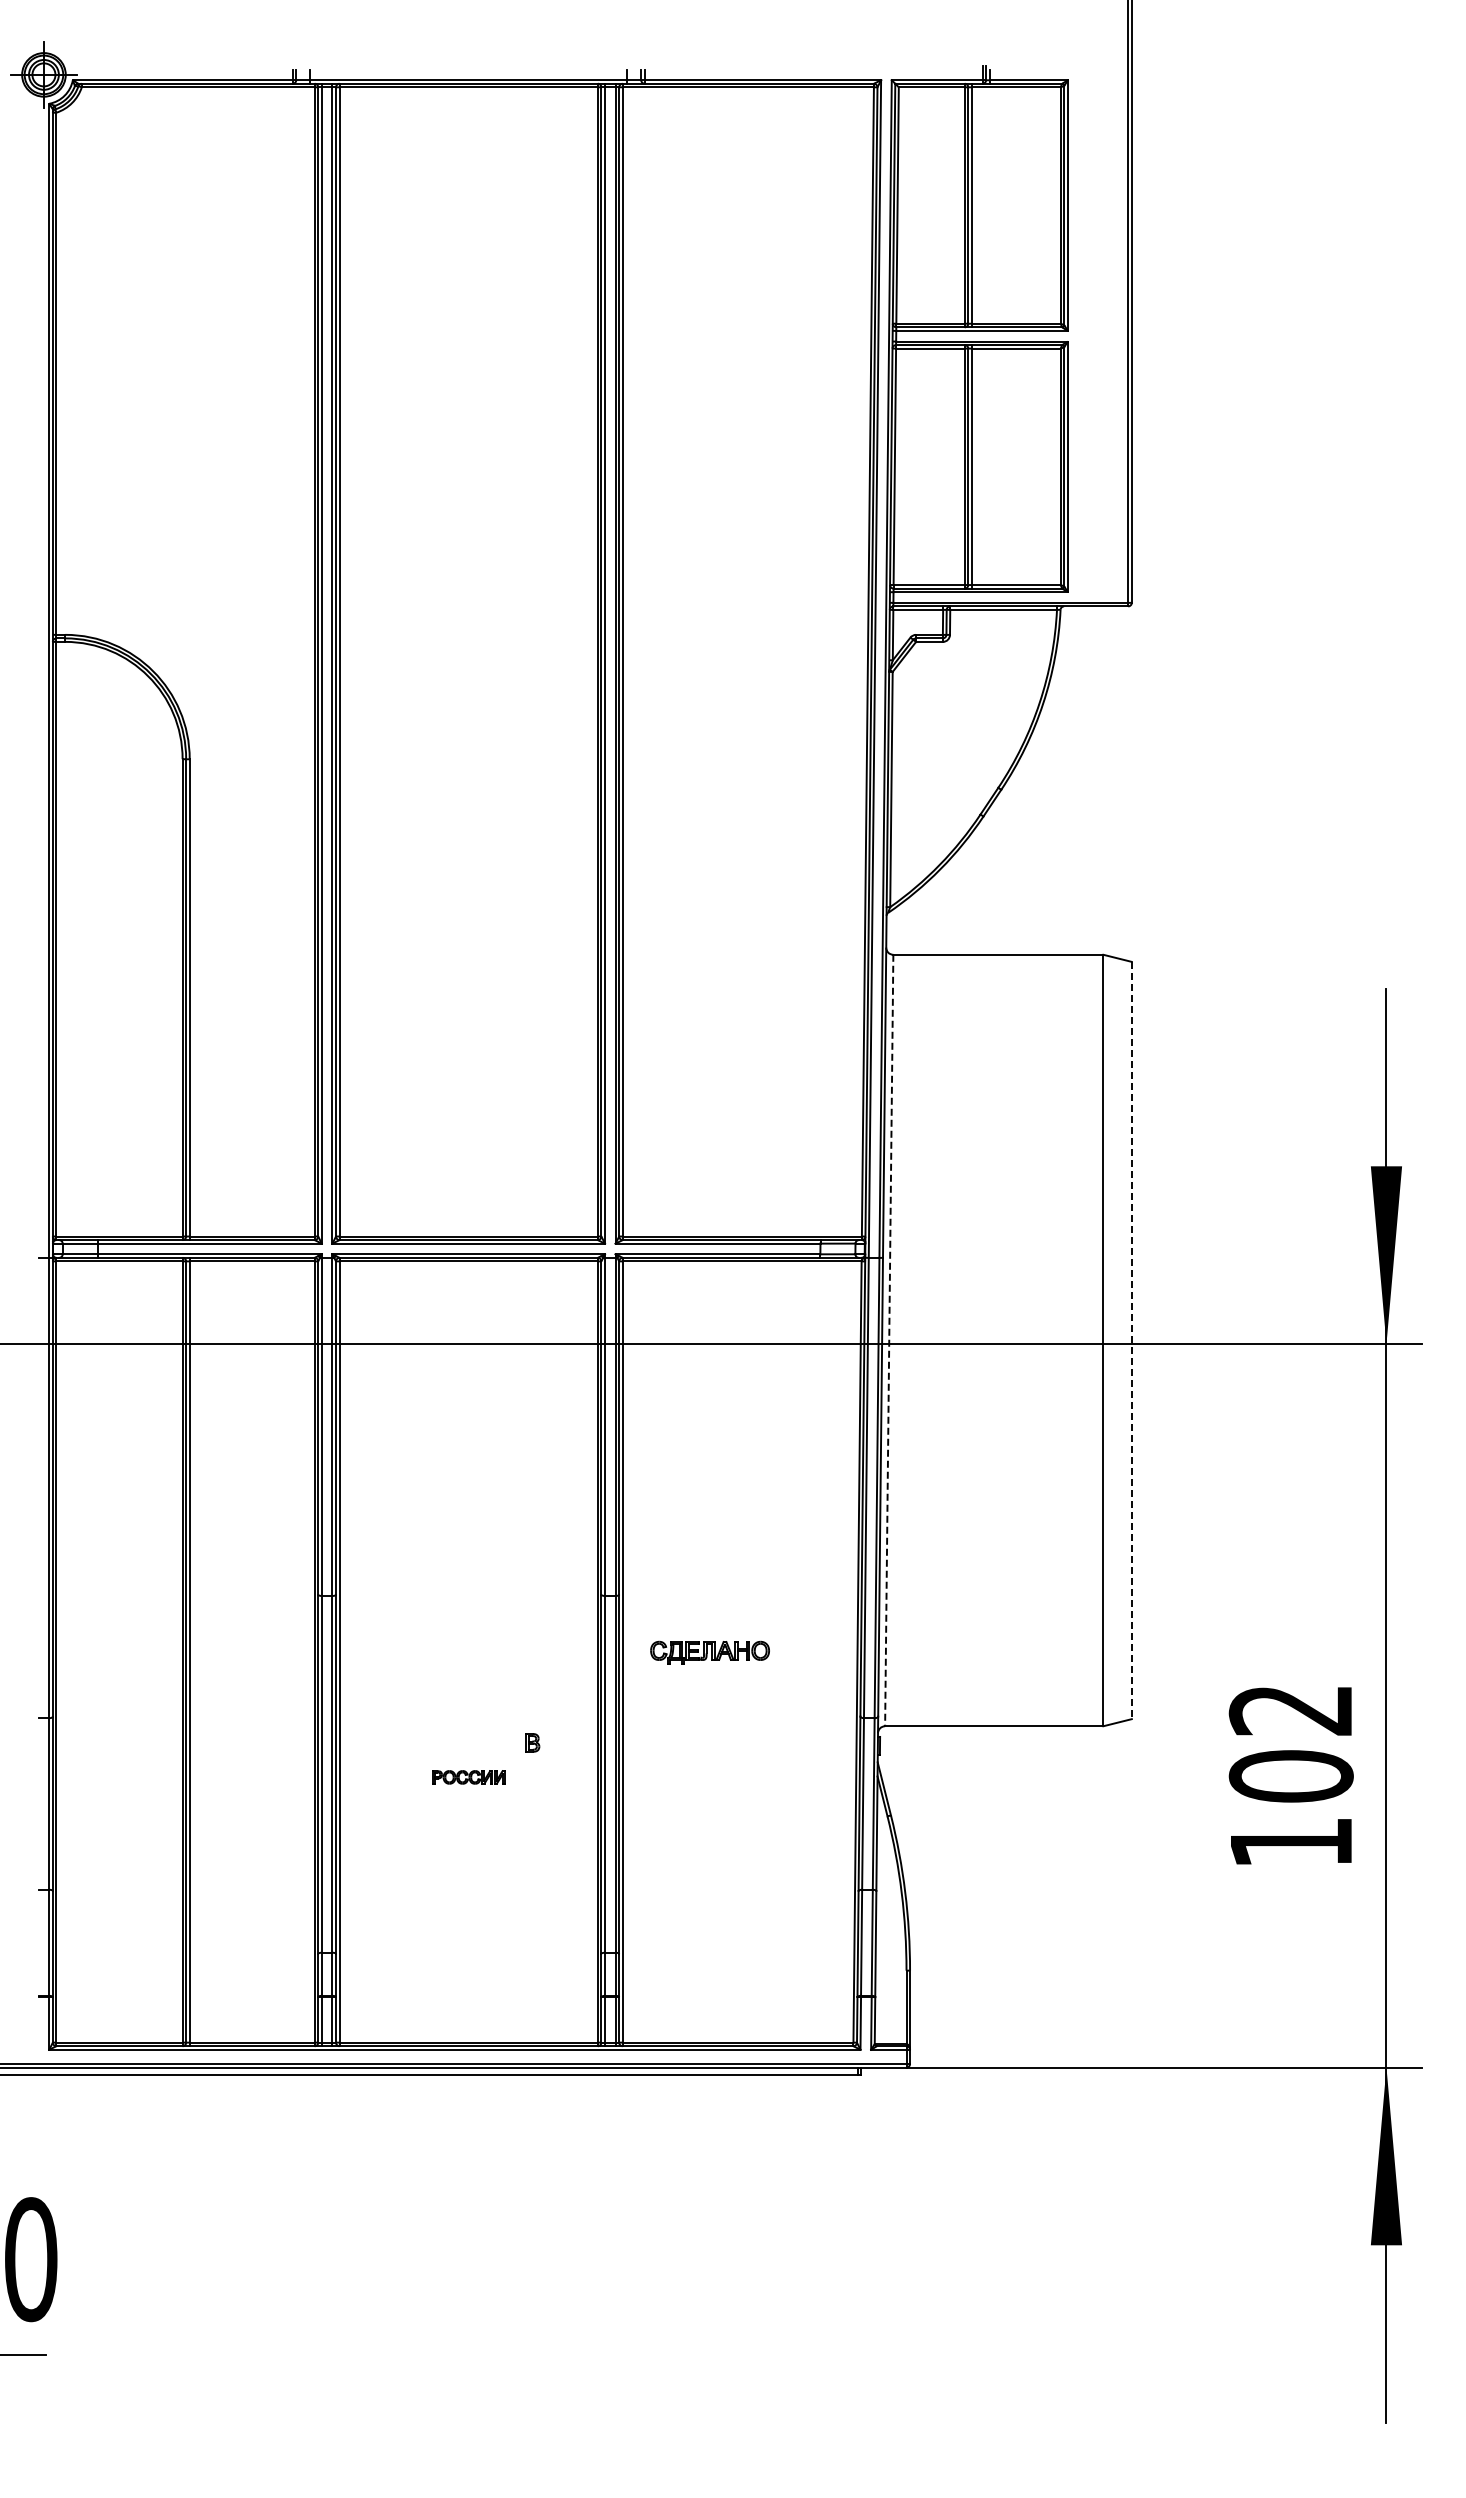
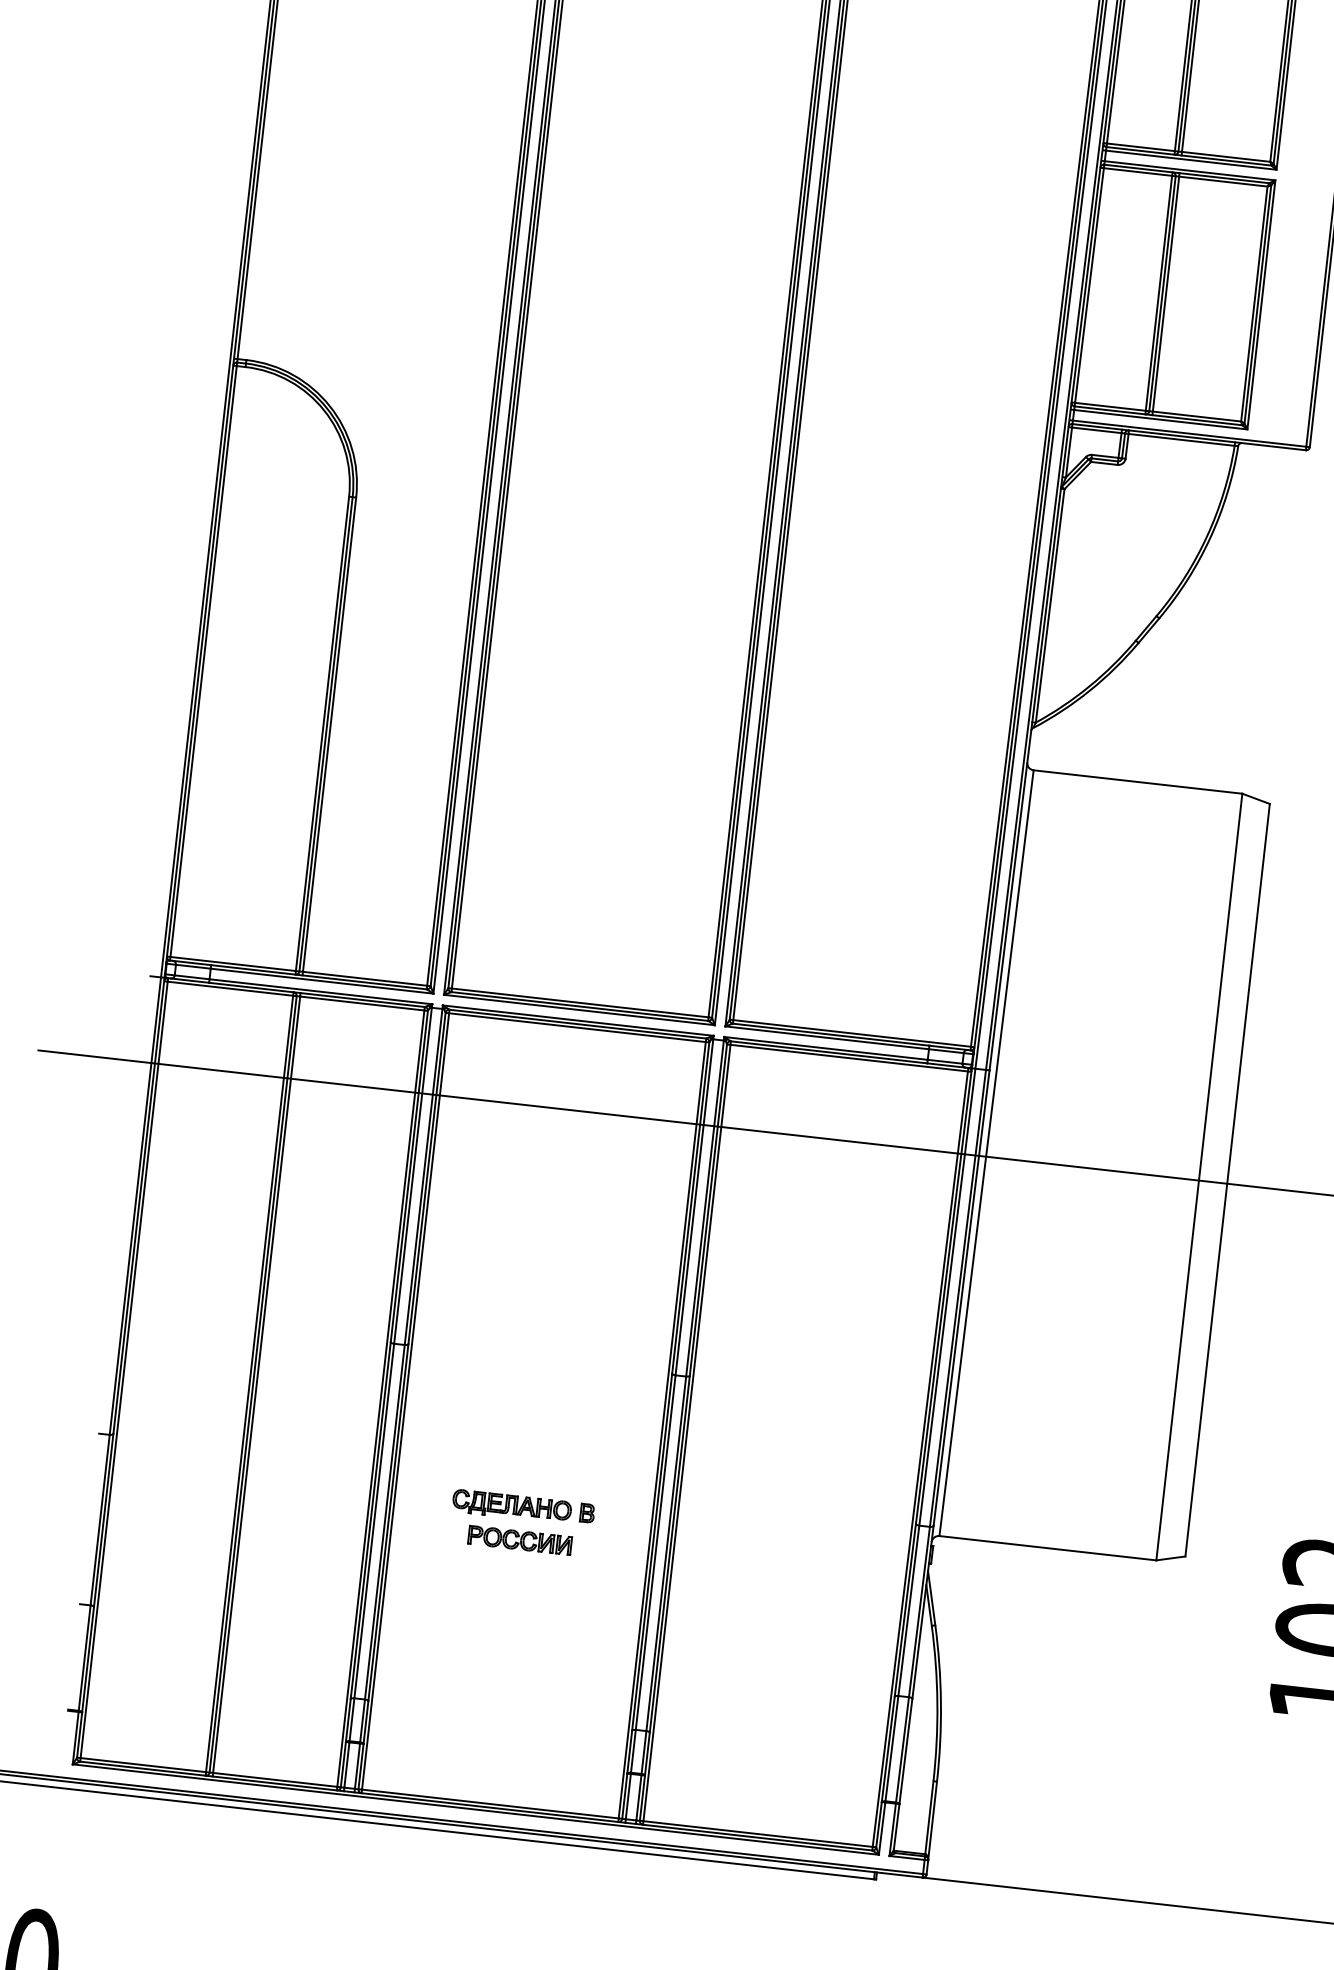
line: (889, 1340) -> (986, 1153), dashed -> solid
line: (1131, 1340) -> (1227, 1180), dashed -> solid
part: (709, 1652) -> (511, 1506), moved
part: (468, 1777) -> (519, 1540), size x1.43

